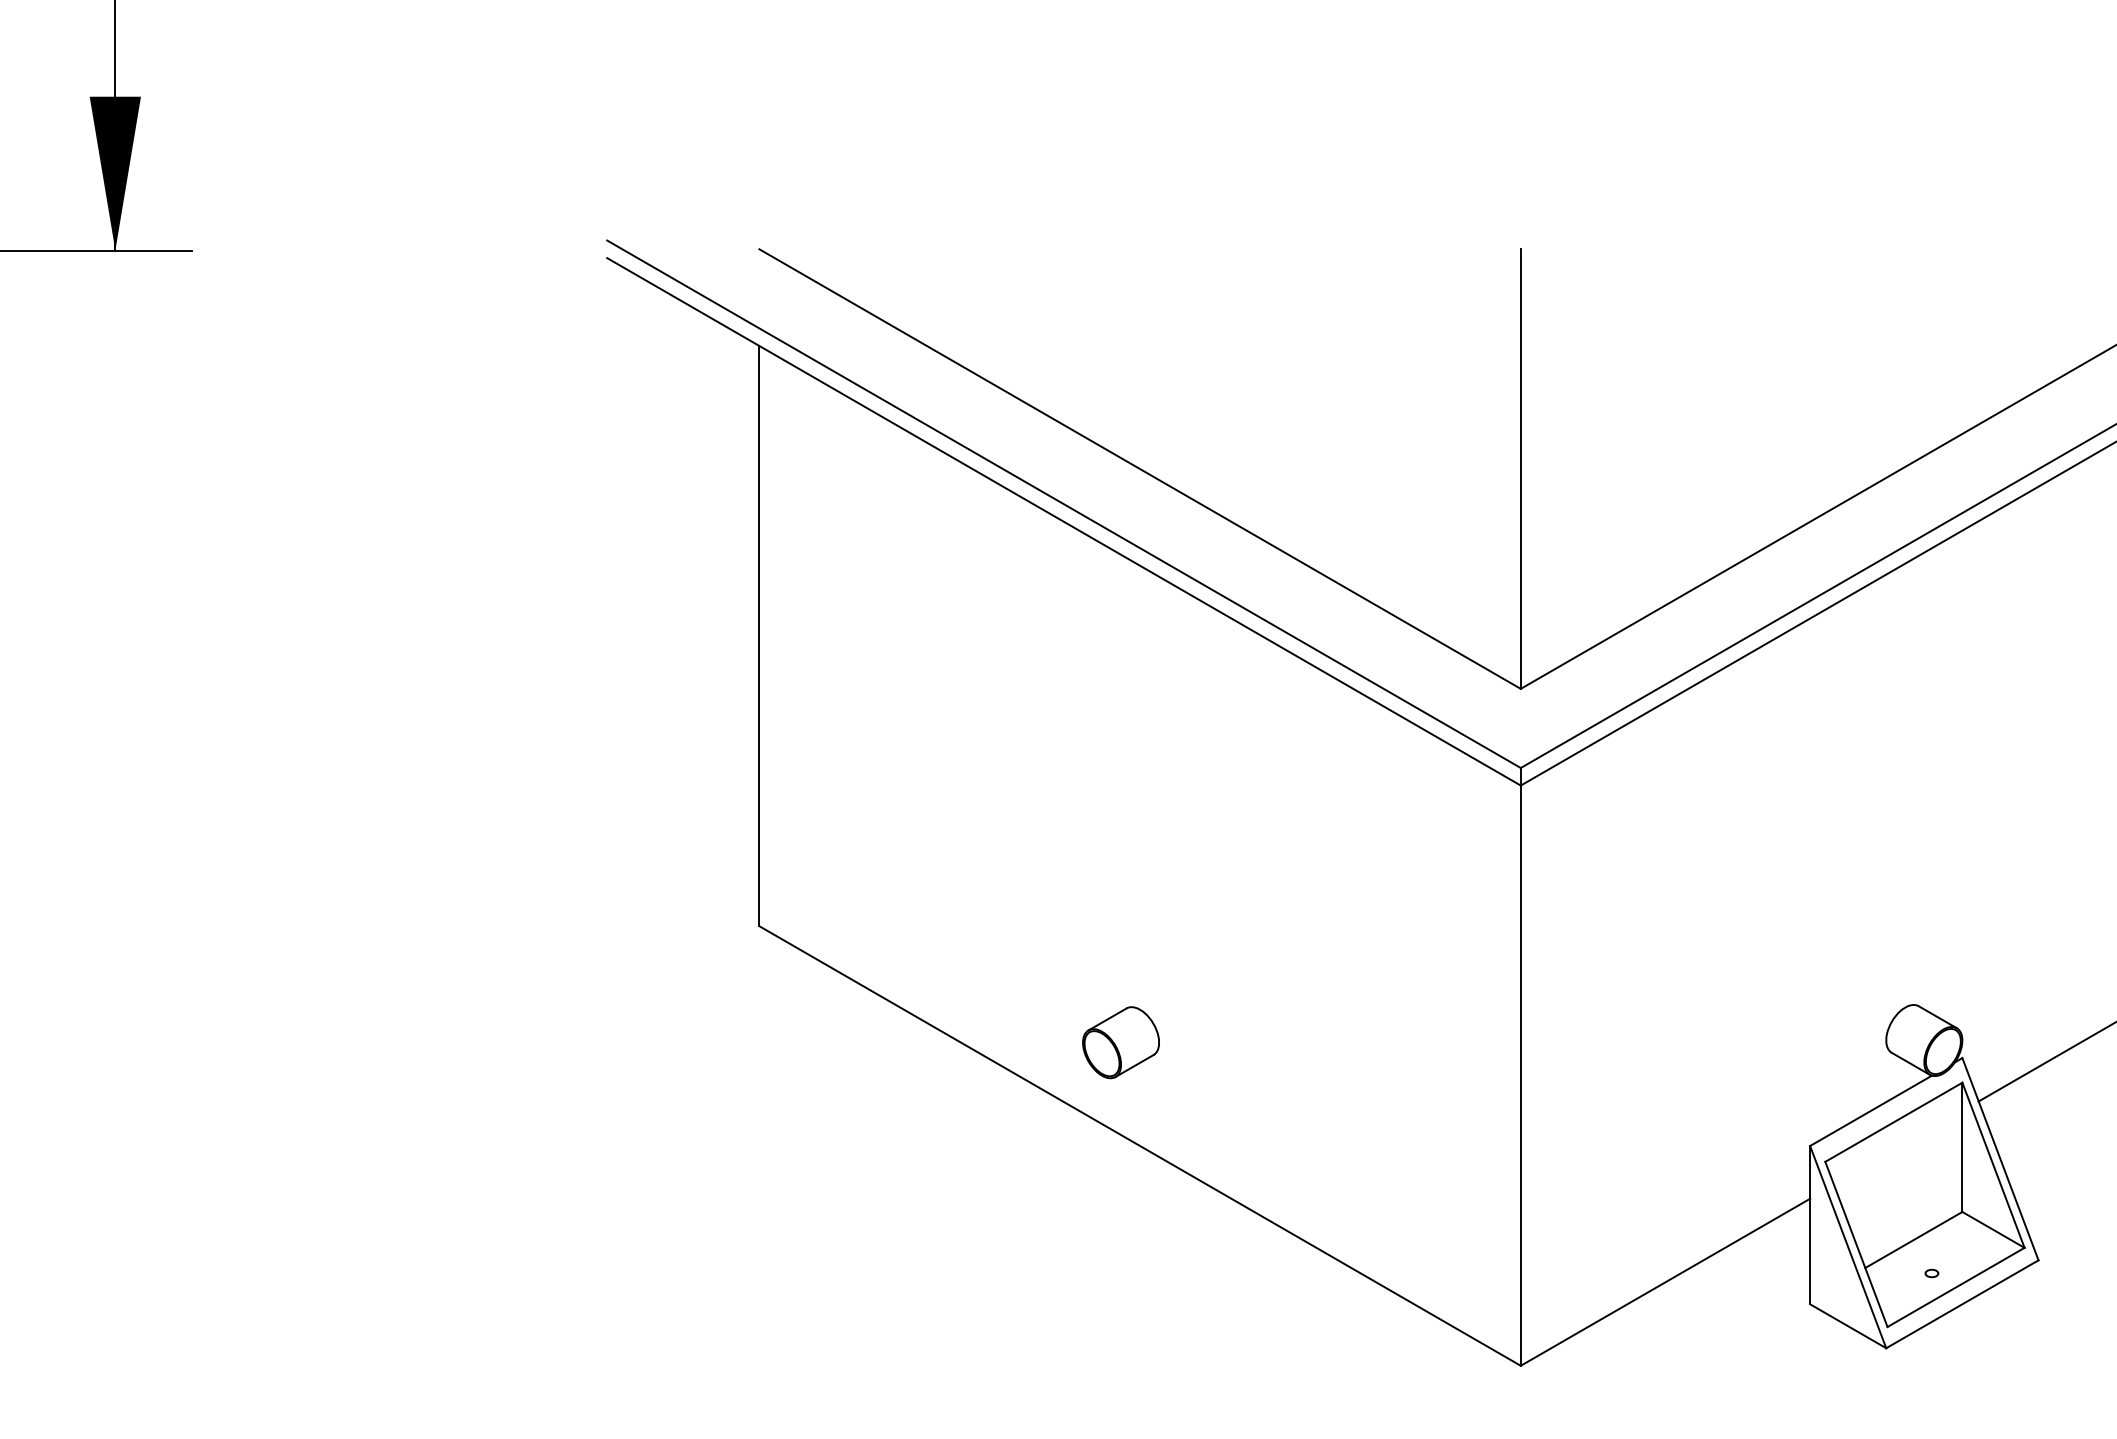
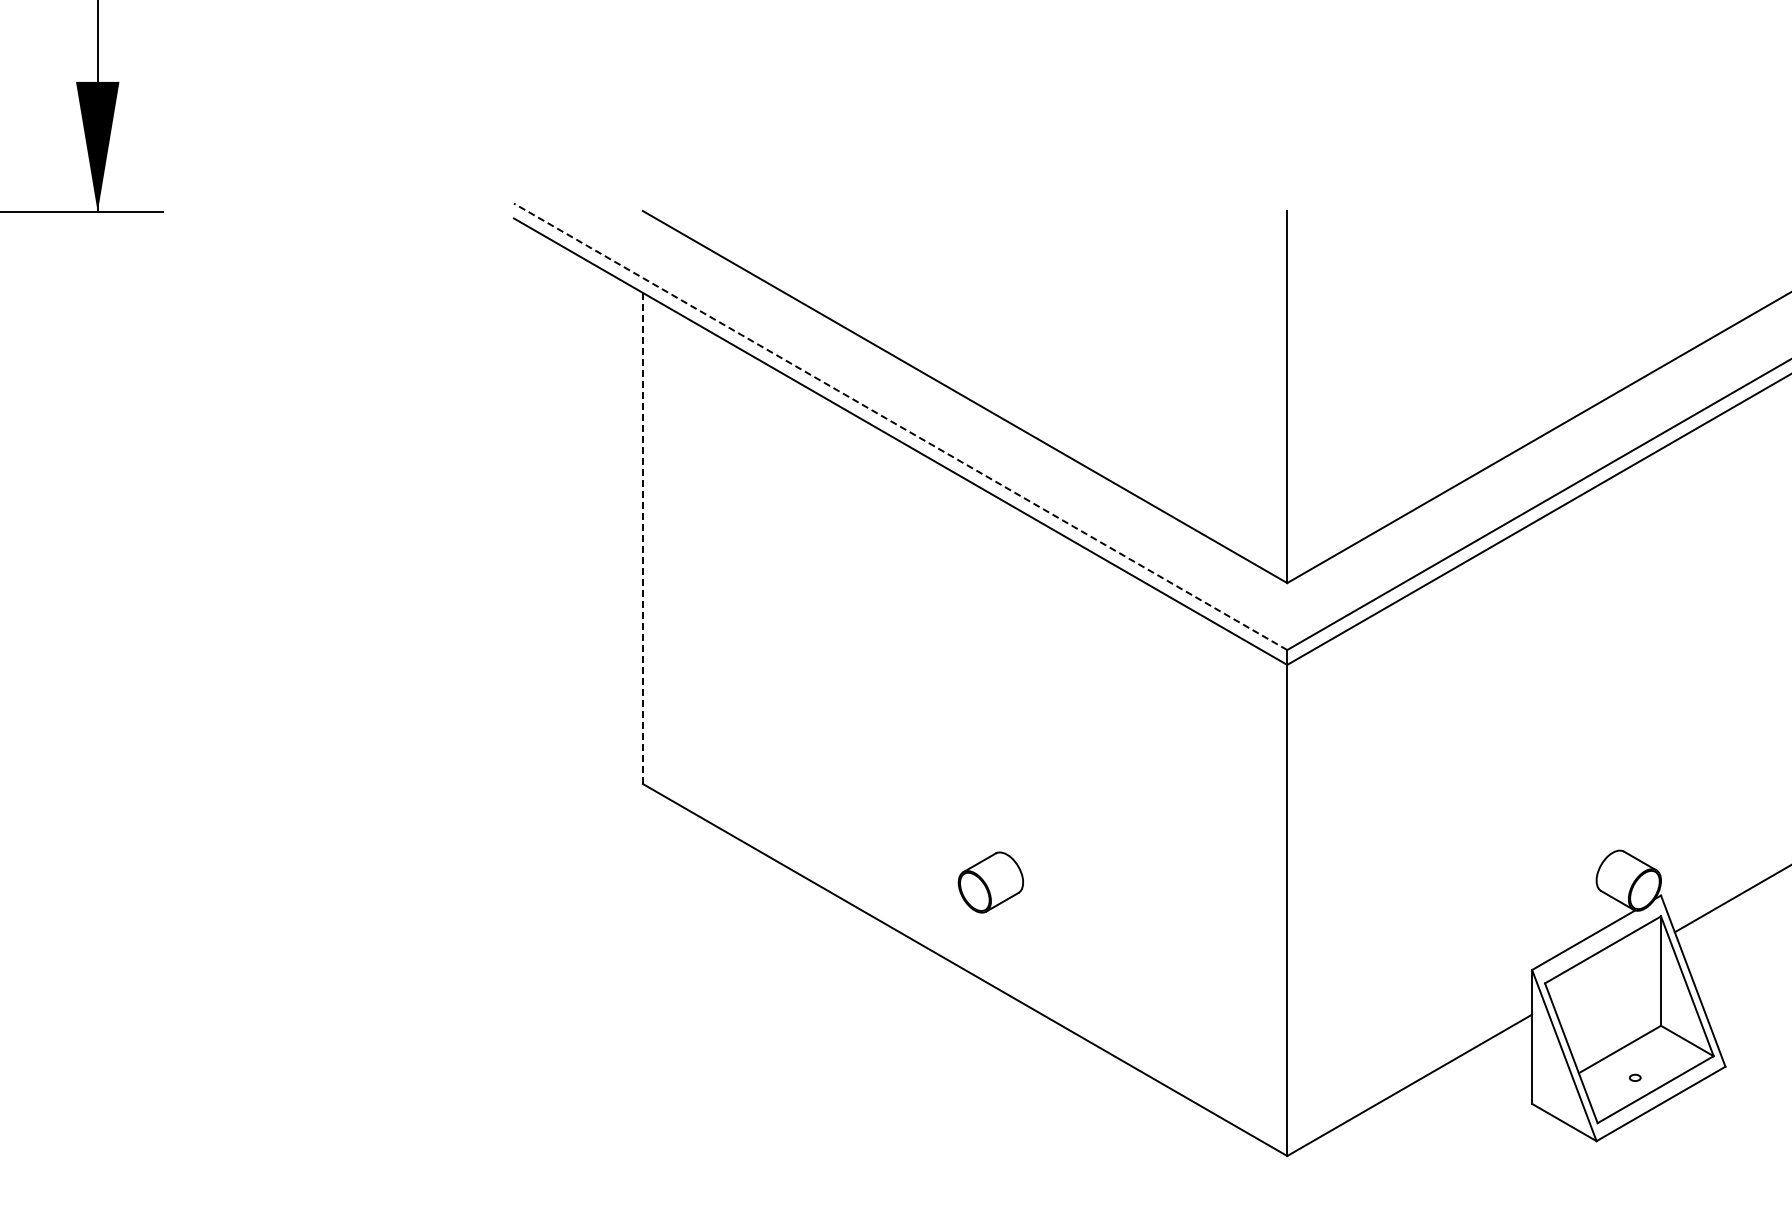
line: (1063, 503) -> (900, 426), solid -> dashed
line: (758, 636) -> (642, 538), solid -> dashed
part: (1120, 1042) -> (990, 882), moved

